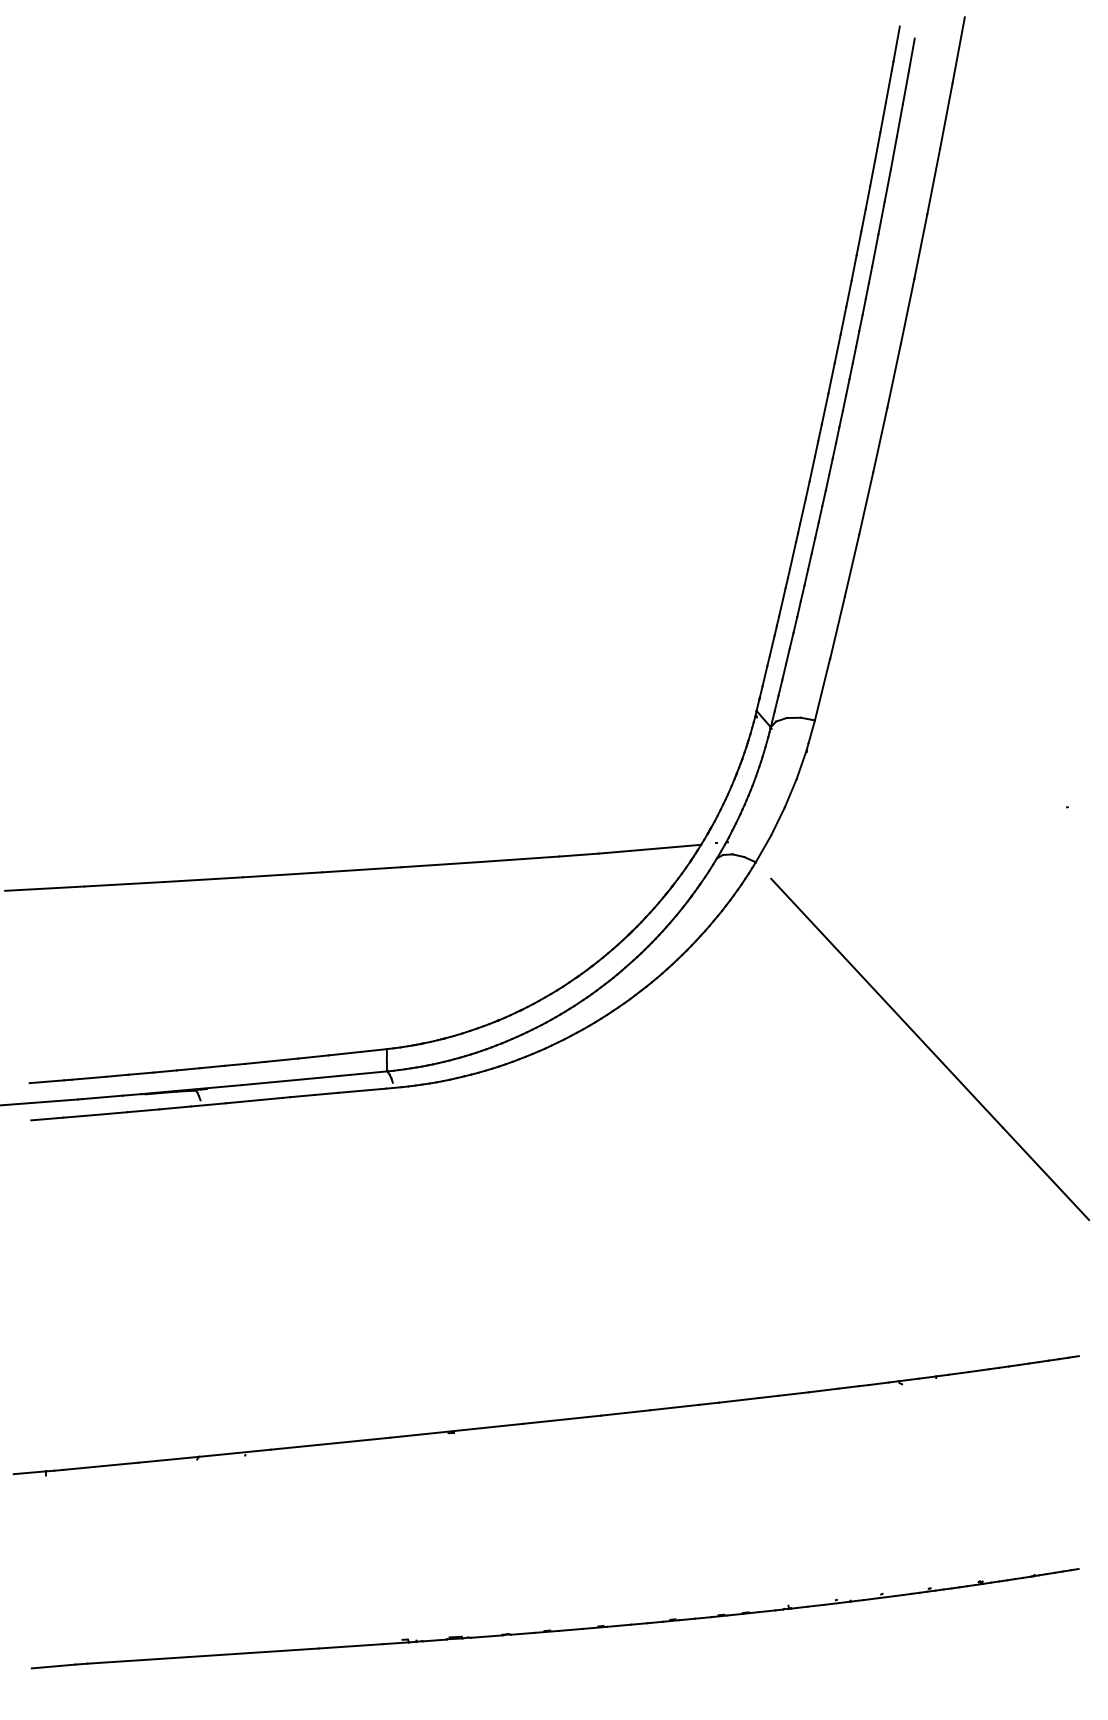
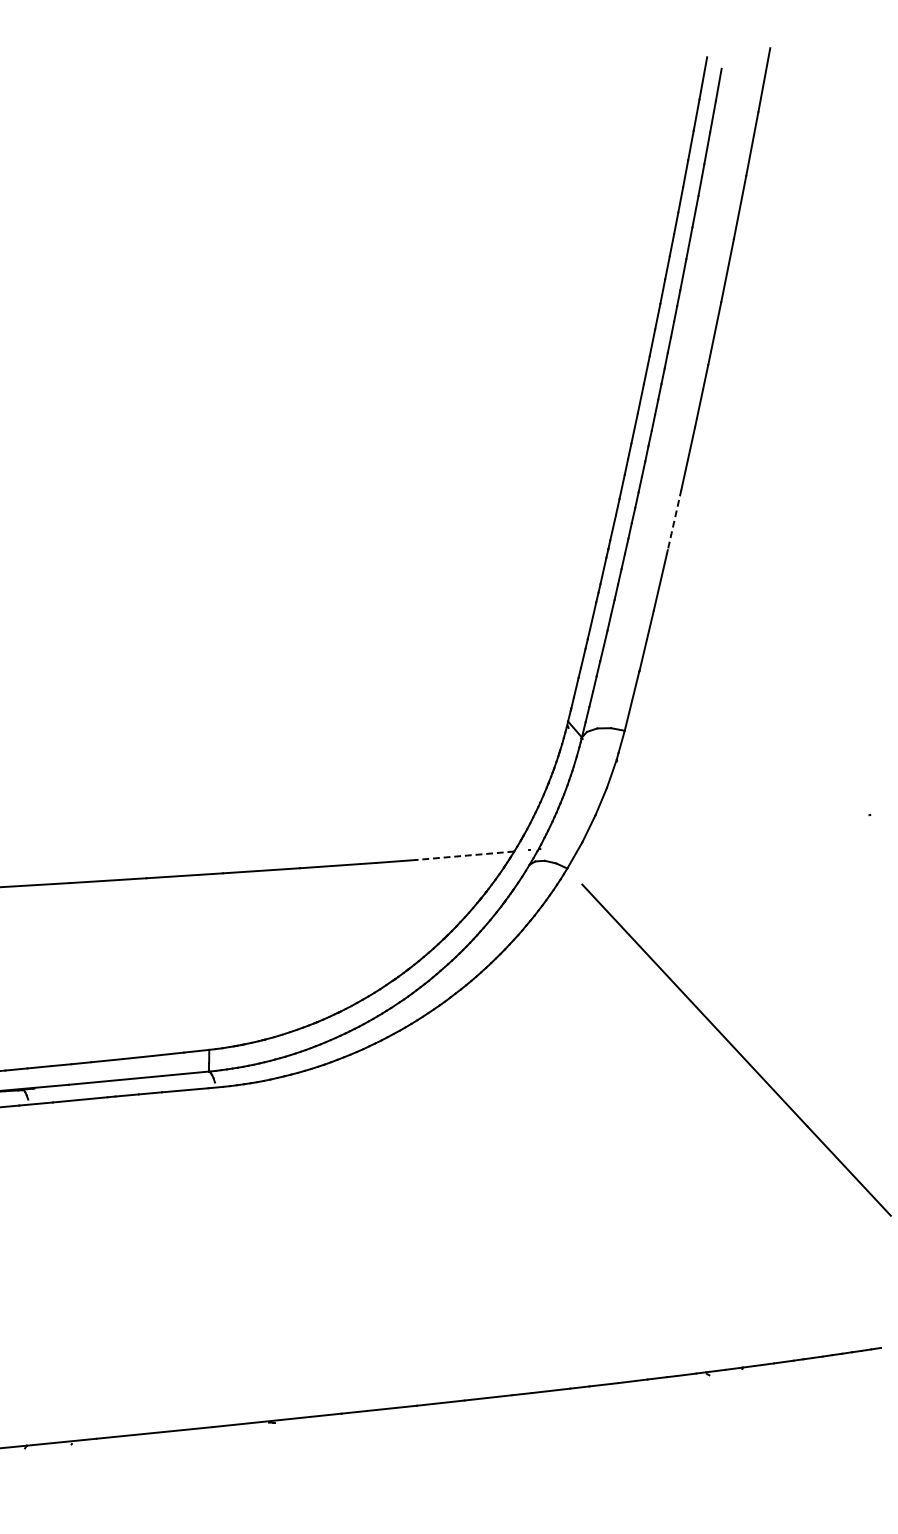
line: (866, 503) -> (674, 520), solid -> dashed
line: (649, 849) -> (464, 856), solid -> dashed

